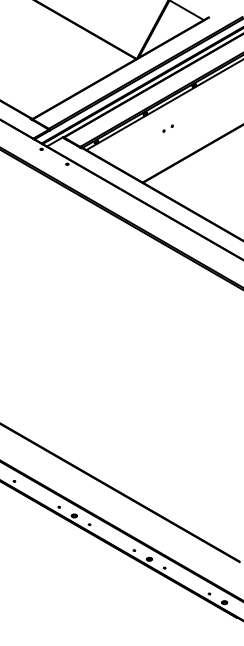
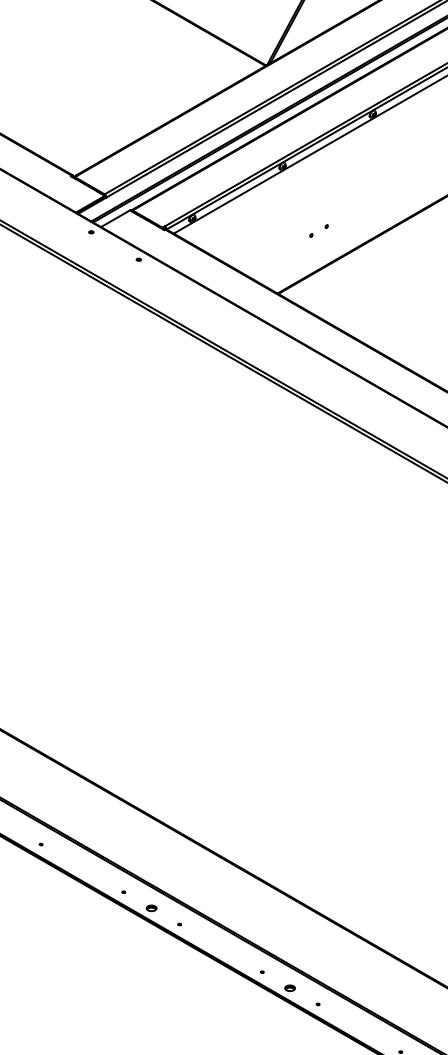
part: (167, 128) -> (317, 230), moved

